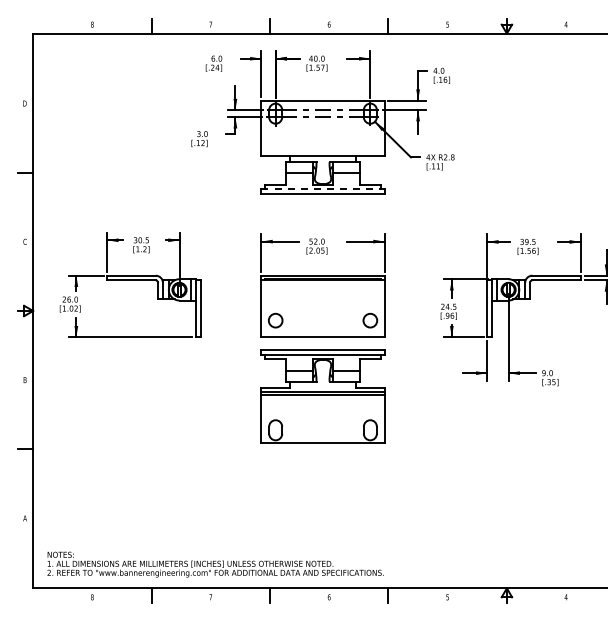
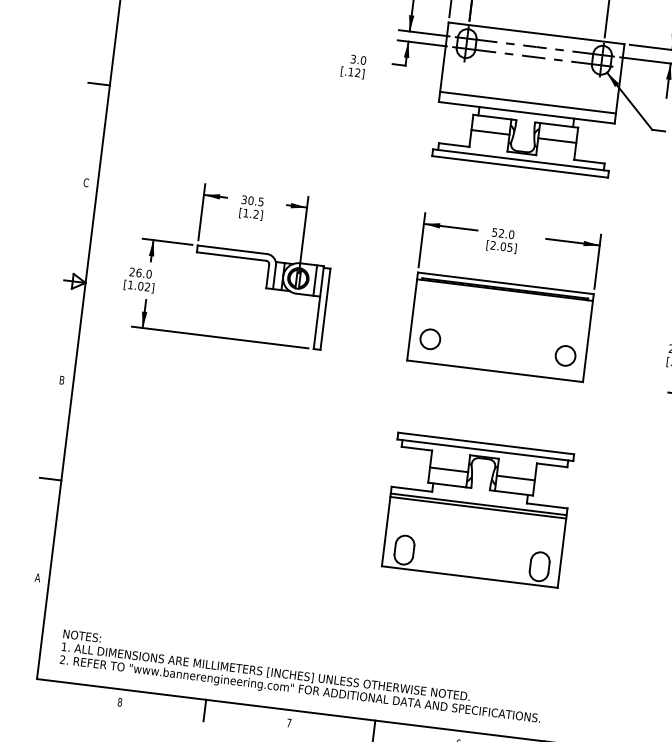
line: (322, 149) -> (527, 103), added
line: (323, 189) -> (521, 160), dashed -> solid
part: (322, 396) -> (477, 510), moved

